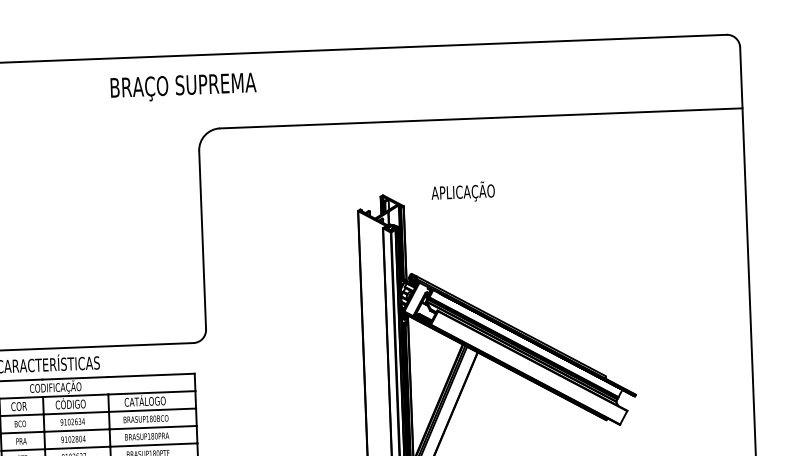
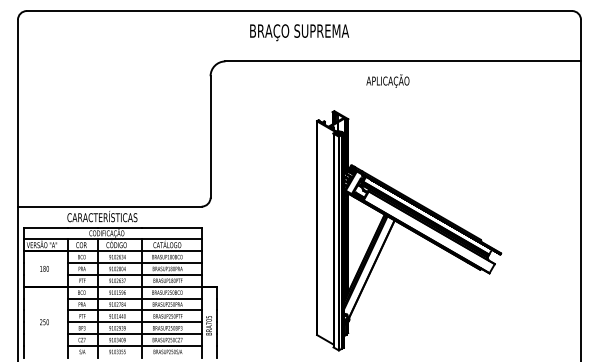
text: (183, 87) -> (299, 32), moved
text: (462, 191) -> (387, 80), moved

